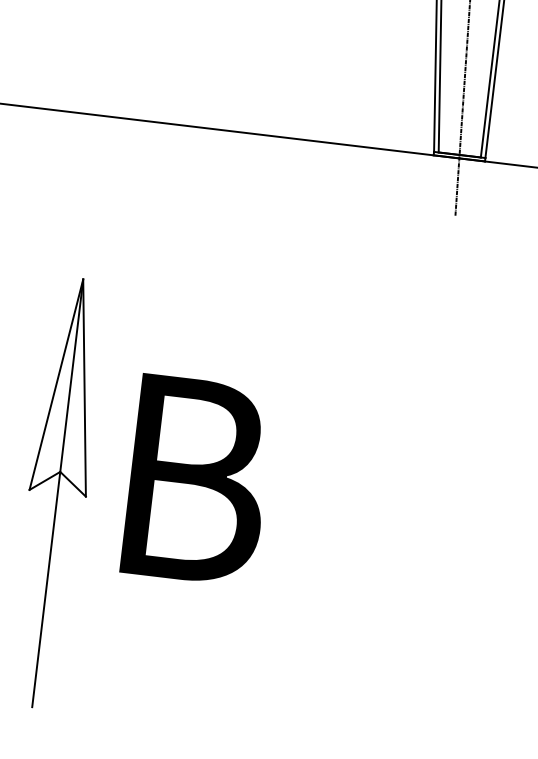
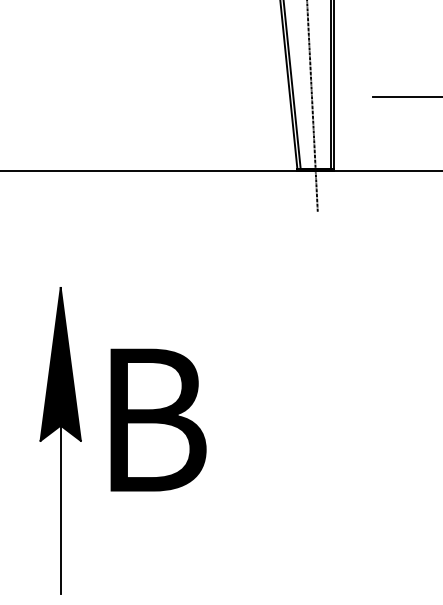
fill: (70, 385) -> (60, 363), added

